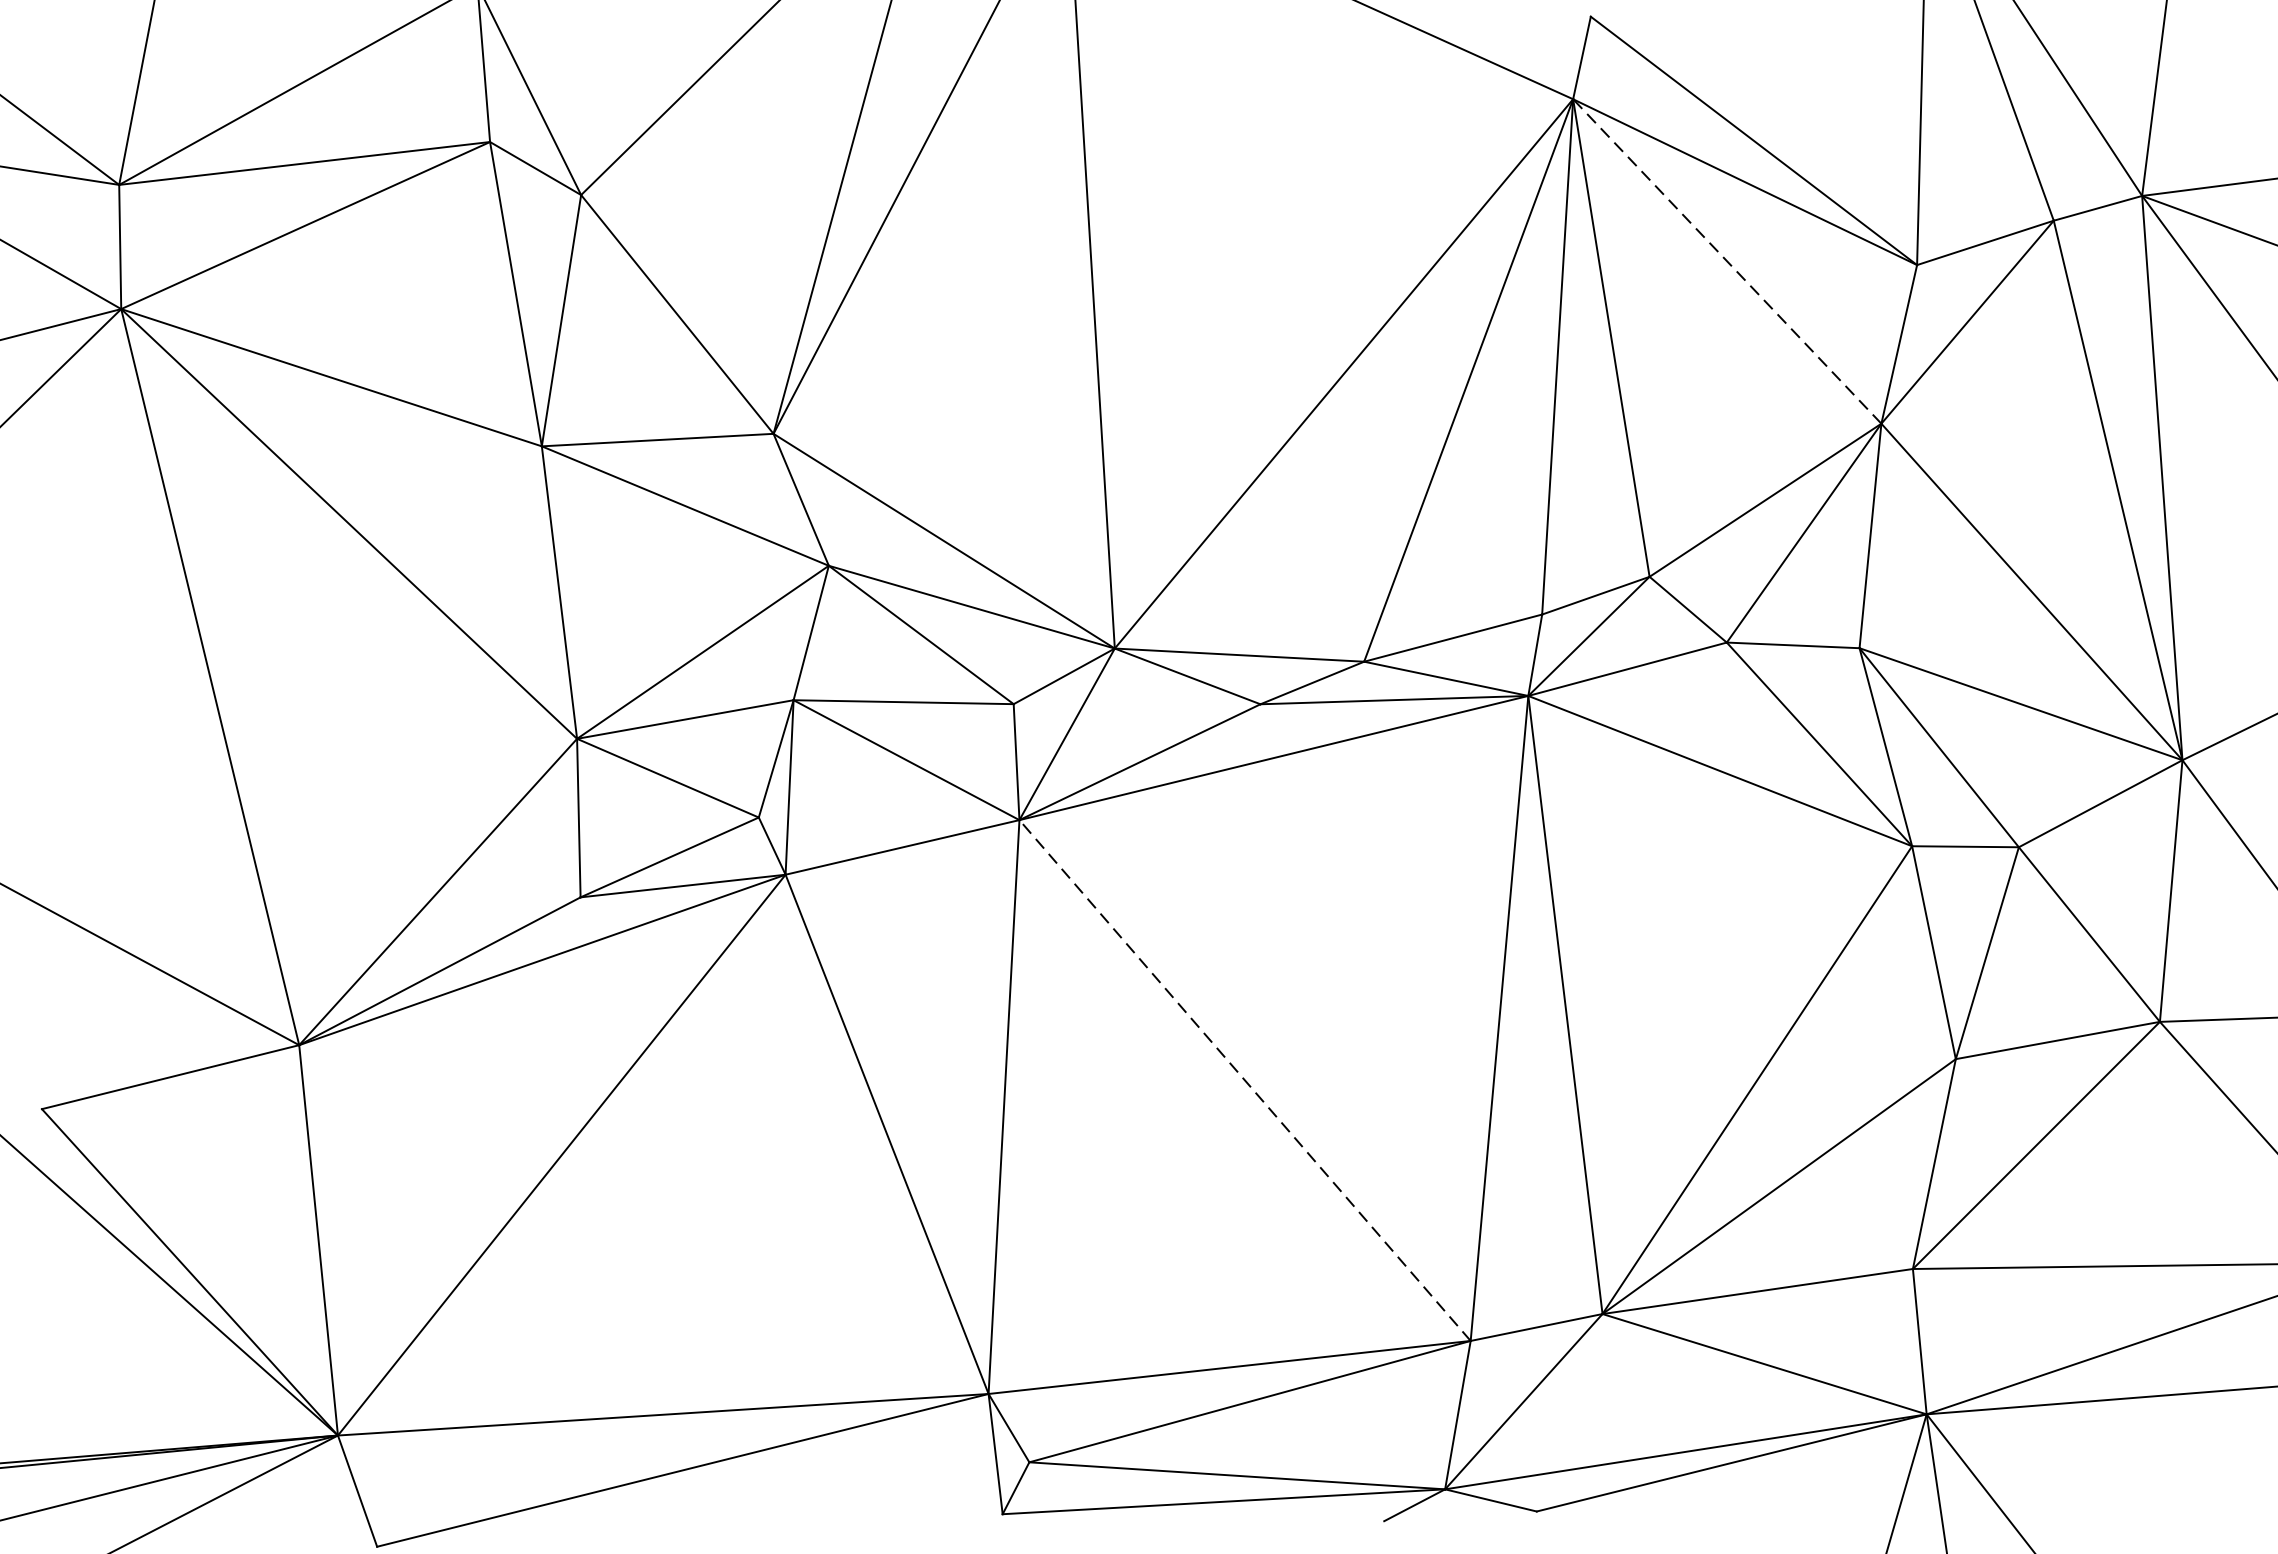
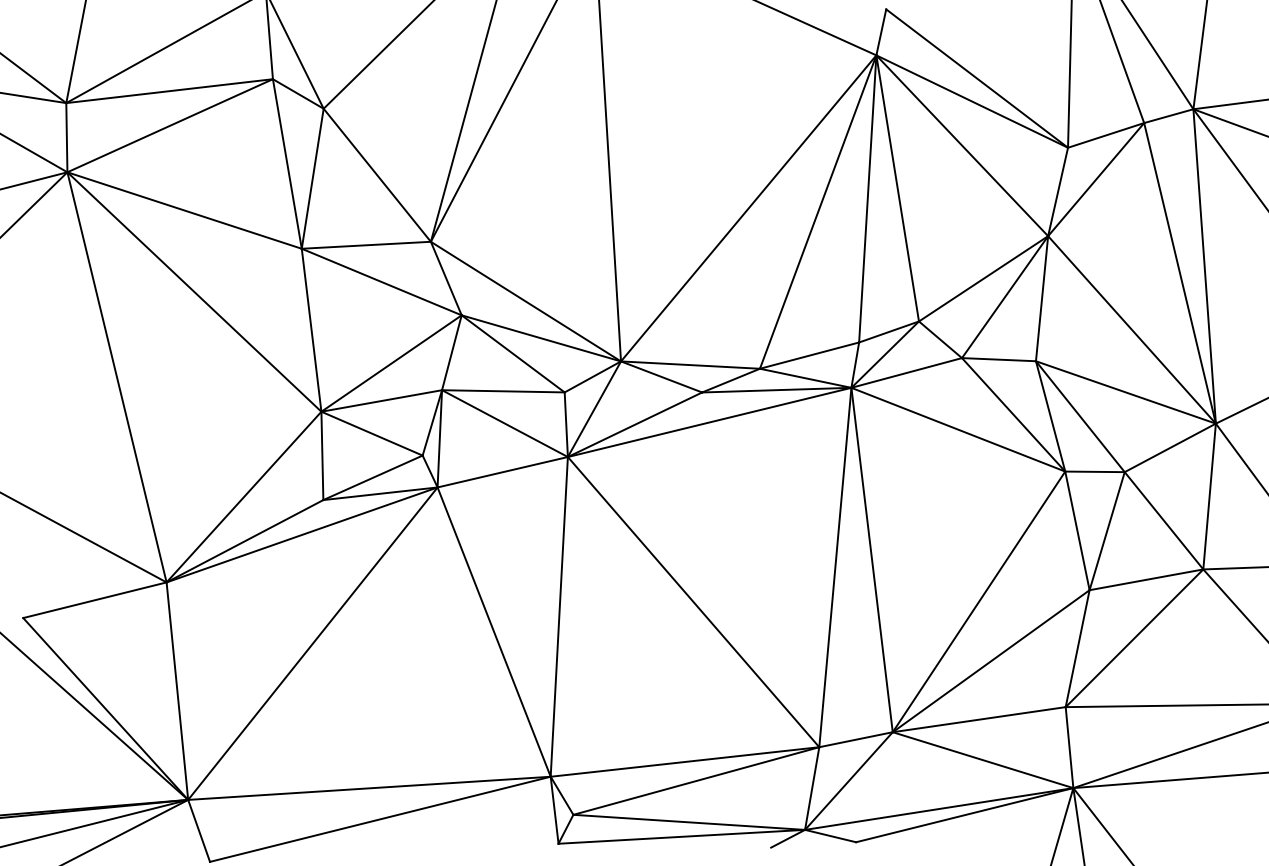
line: (1727, 260) -> (962, 145), dashed -> solid
line: (1244, 1081) -> (693, 602), dashed -> solid

